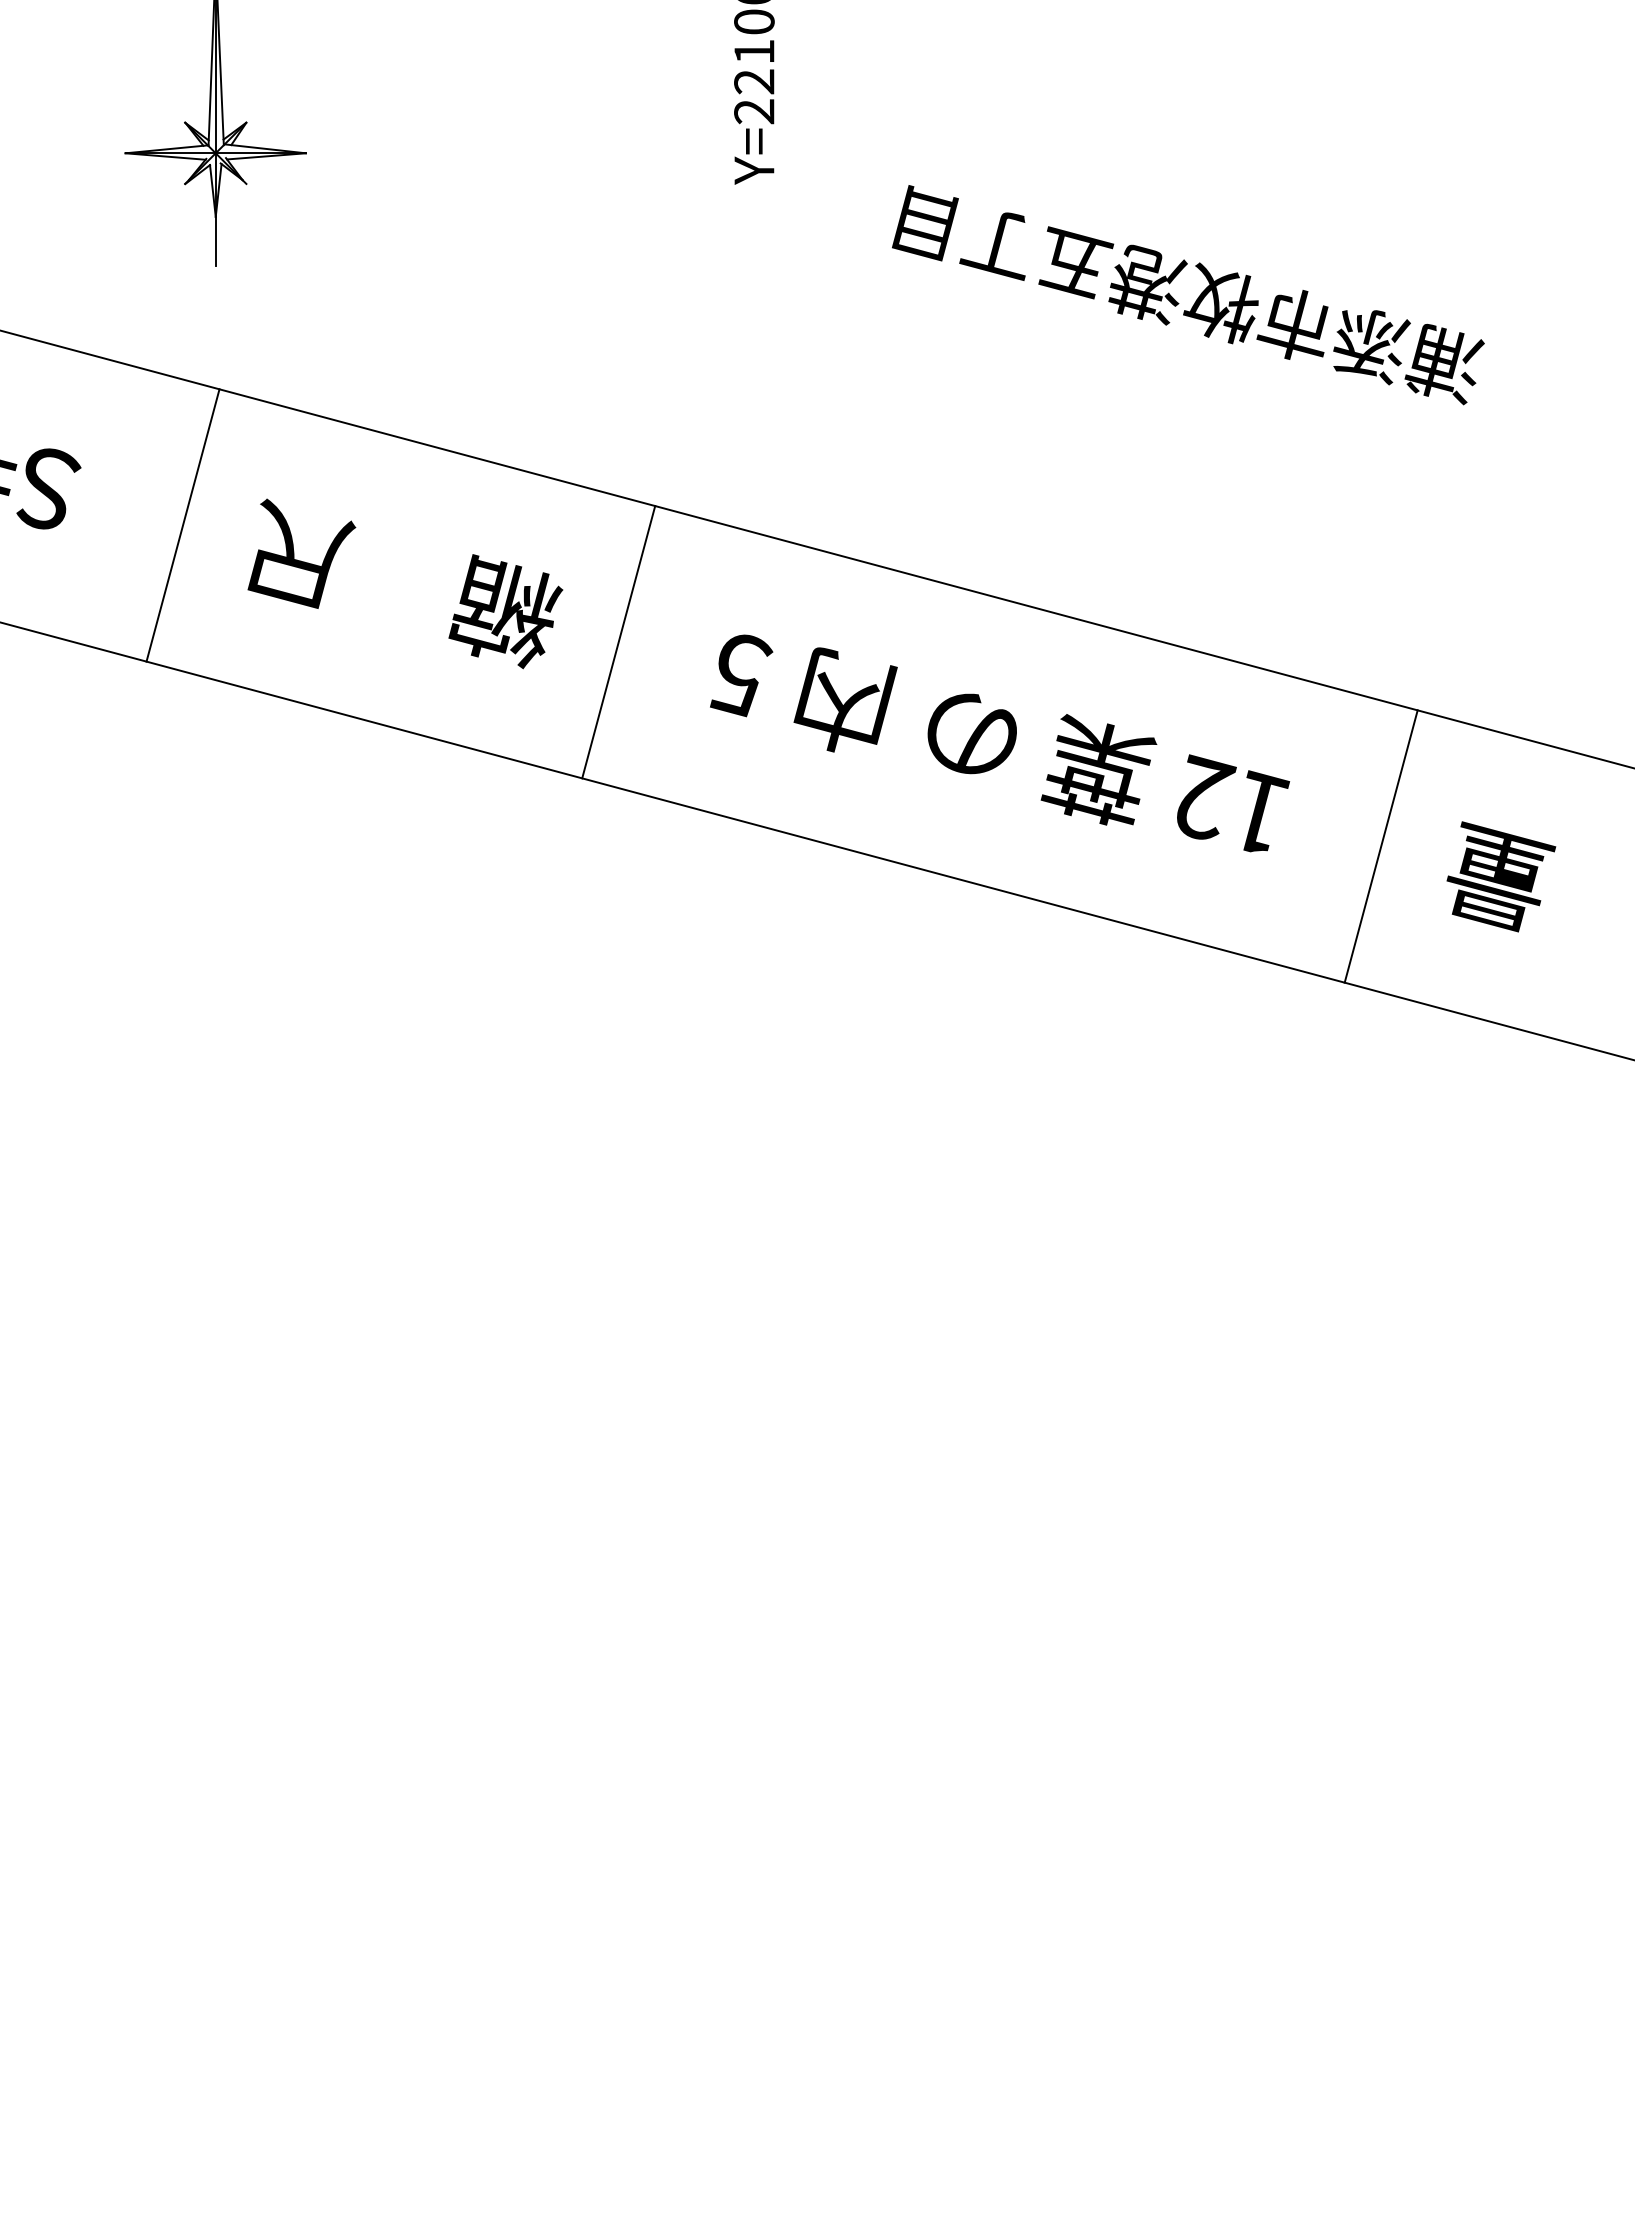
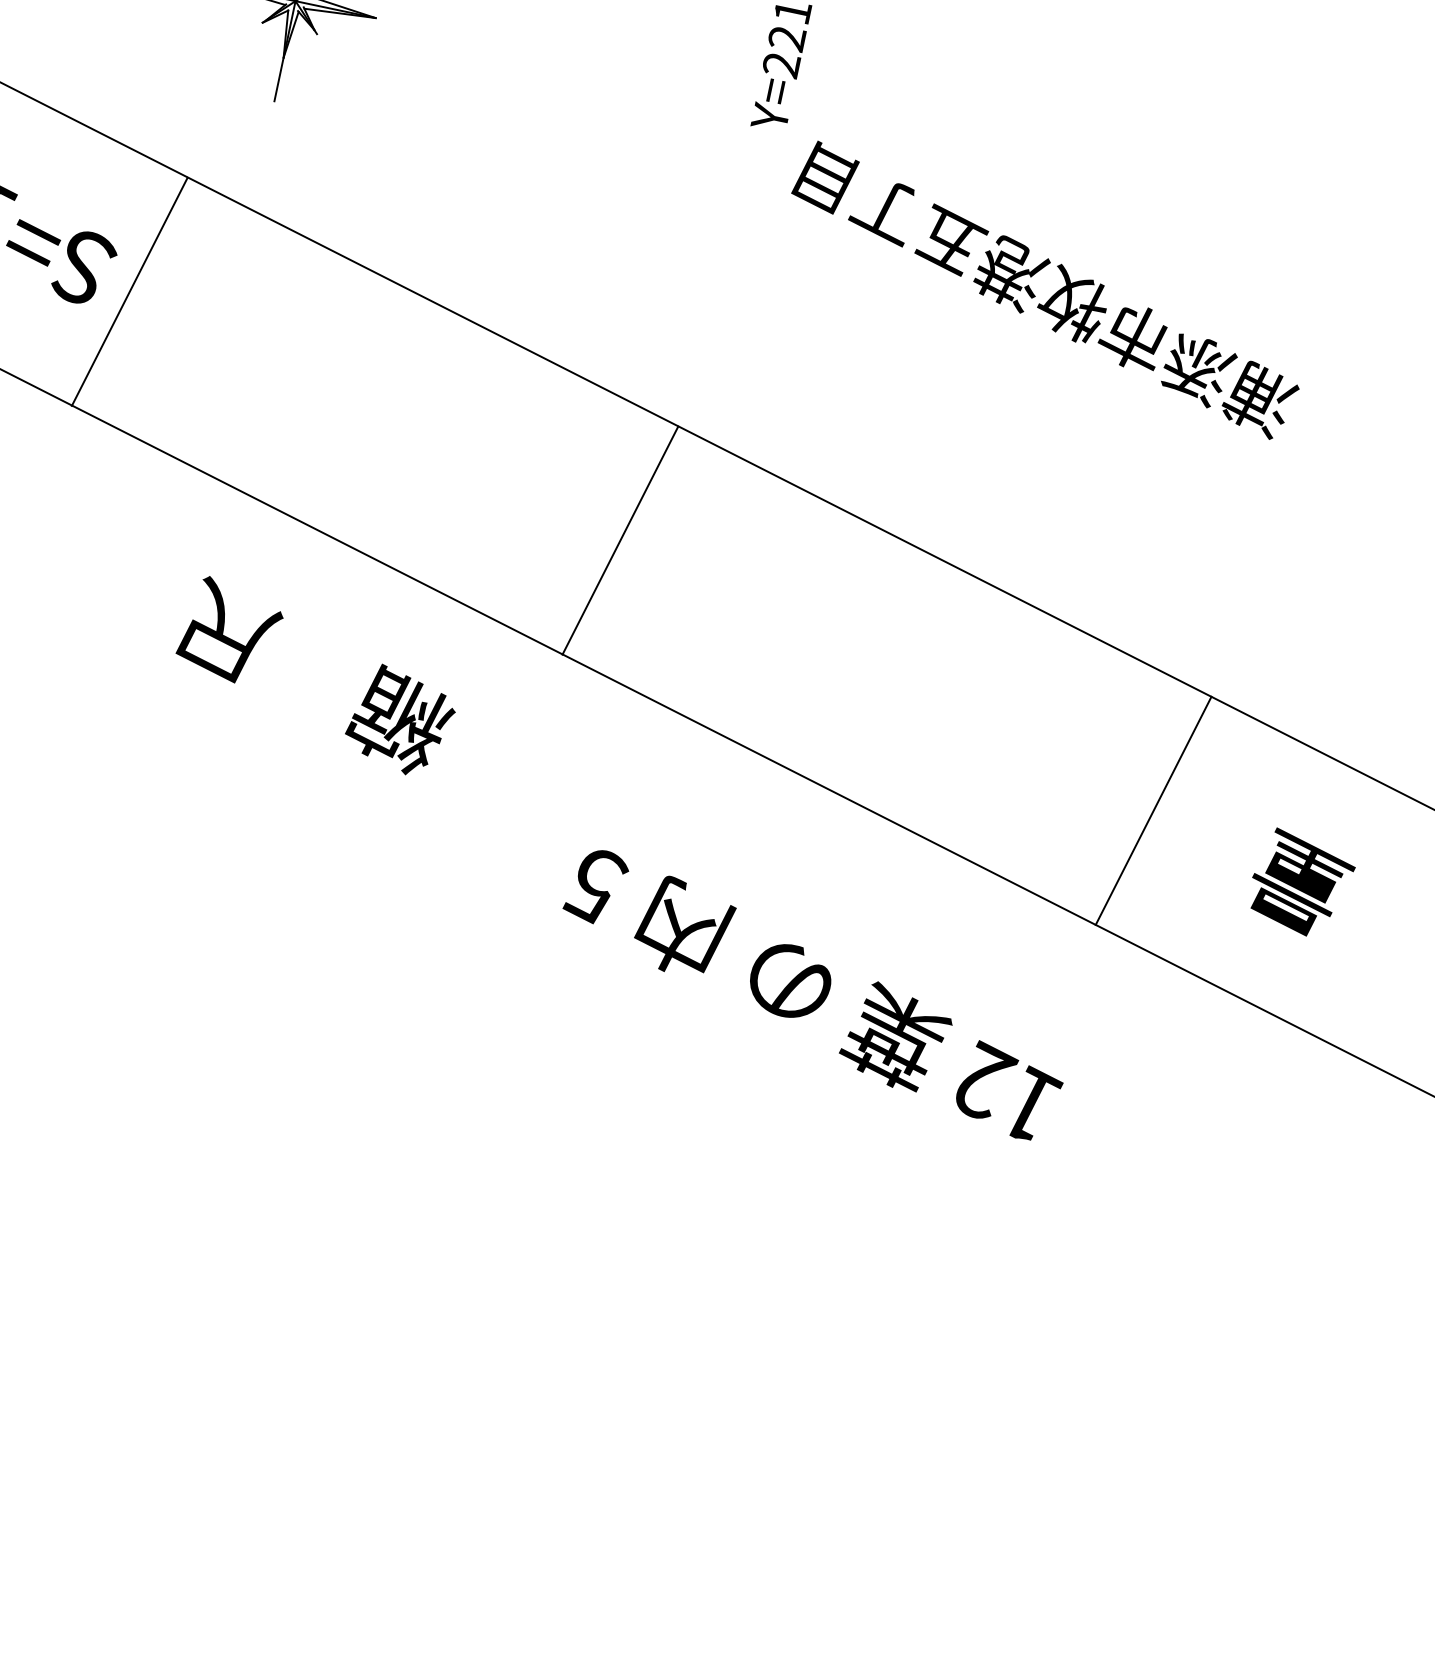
text: (1188, 295) -> (1045, 291), moved
line: (182, 525) -> (129, 291), moved
text: (405, 583) -> (316, 677), moved
line: (618, 642) -> (620, 540), moved
text: (1000, 743) -> (813, 995), moved
line: (1380, 846) -> (1153, 810), moved

